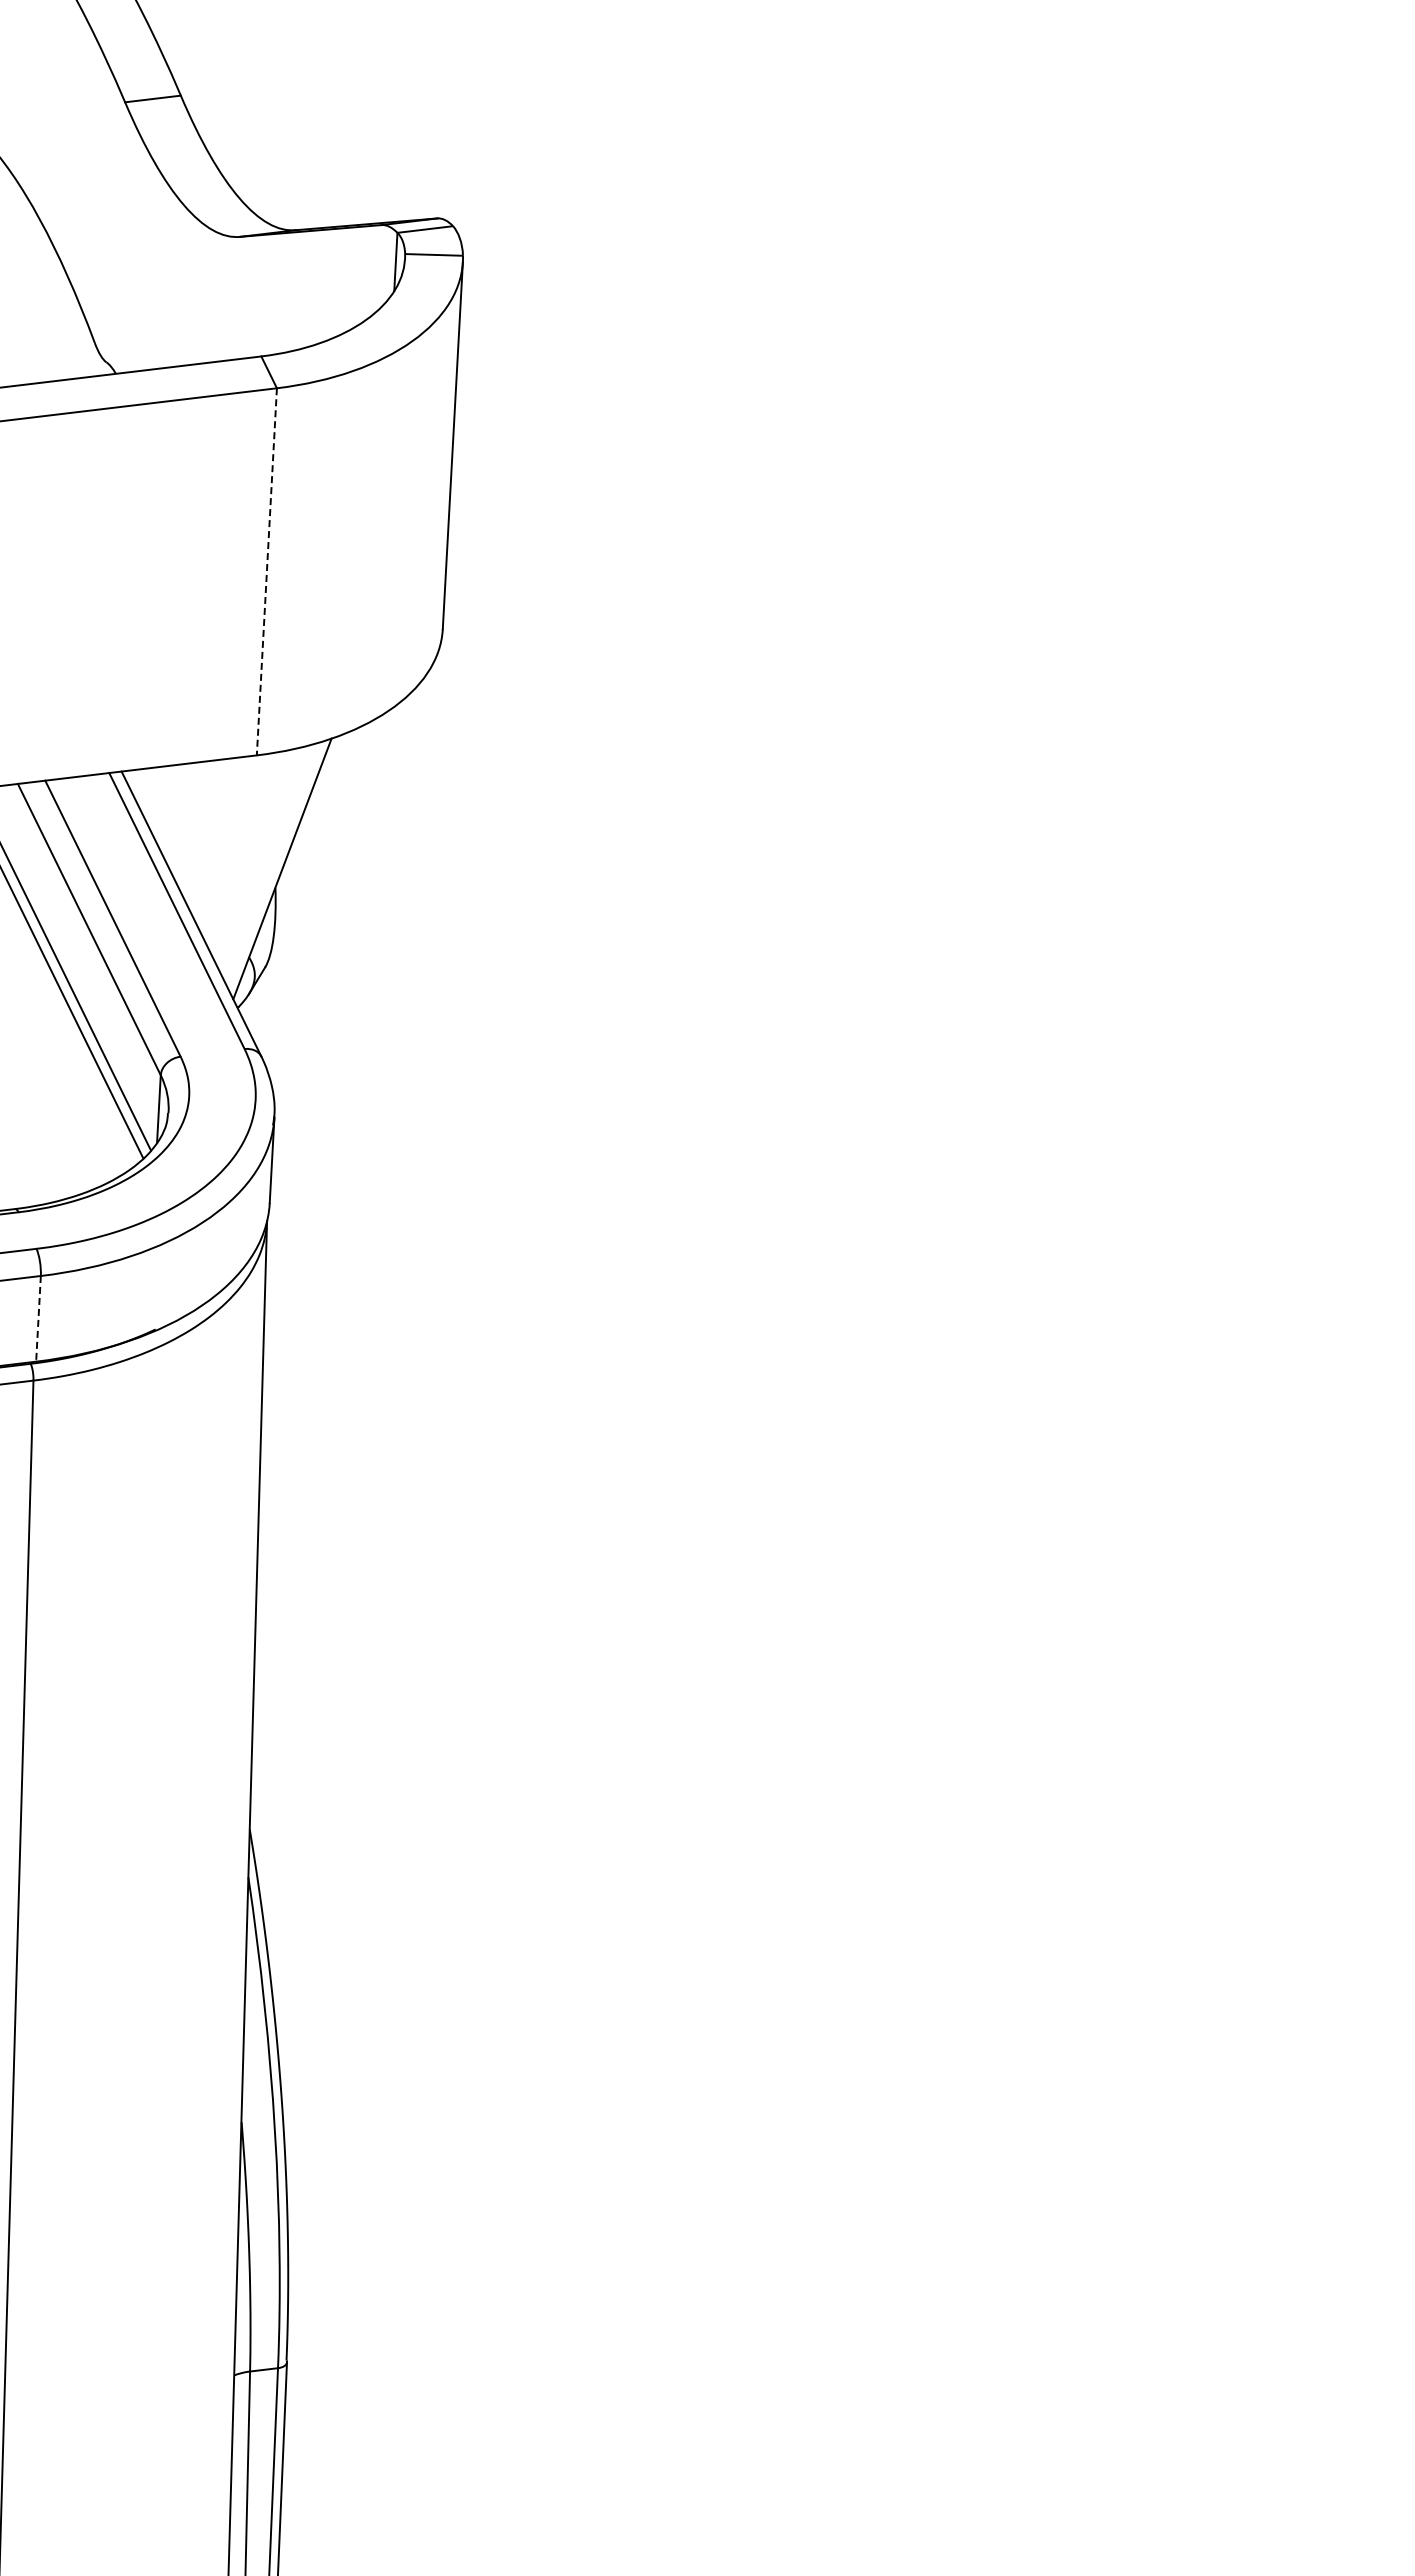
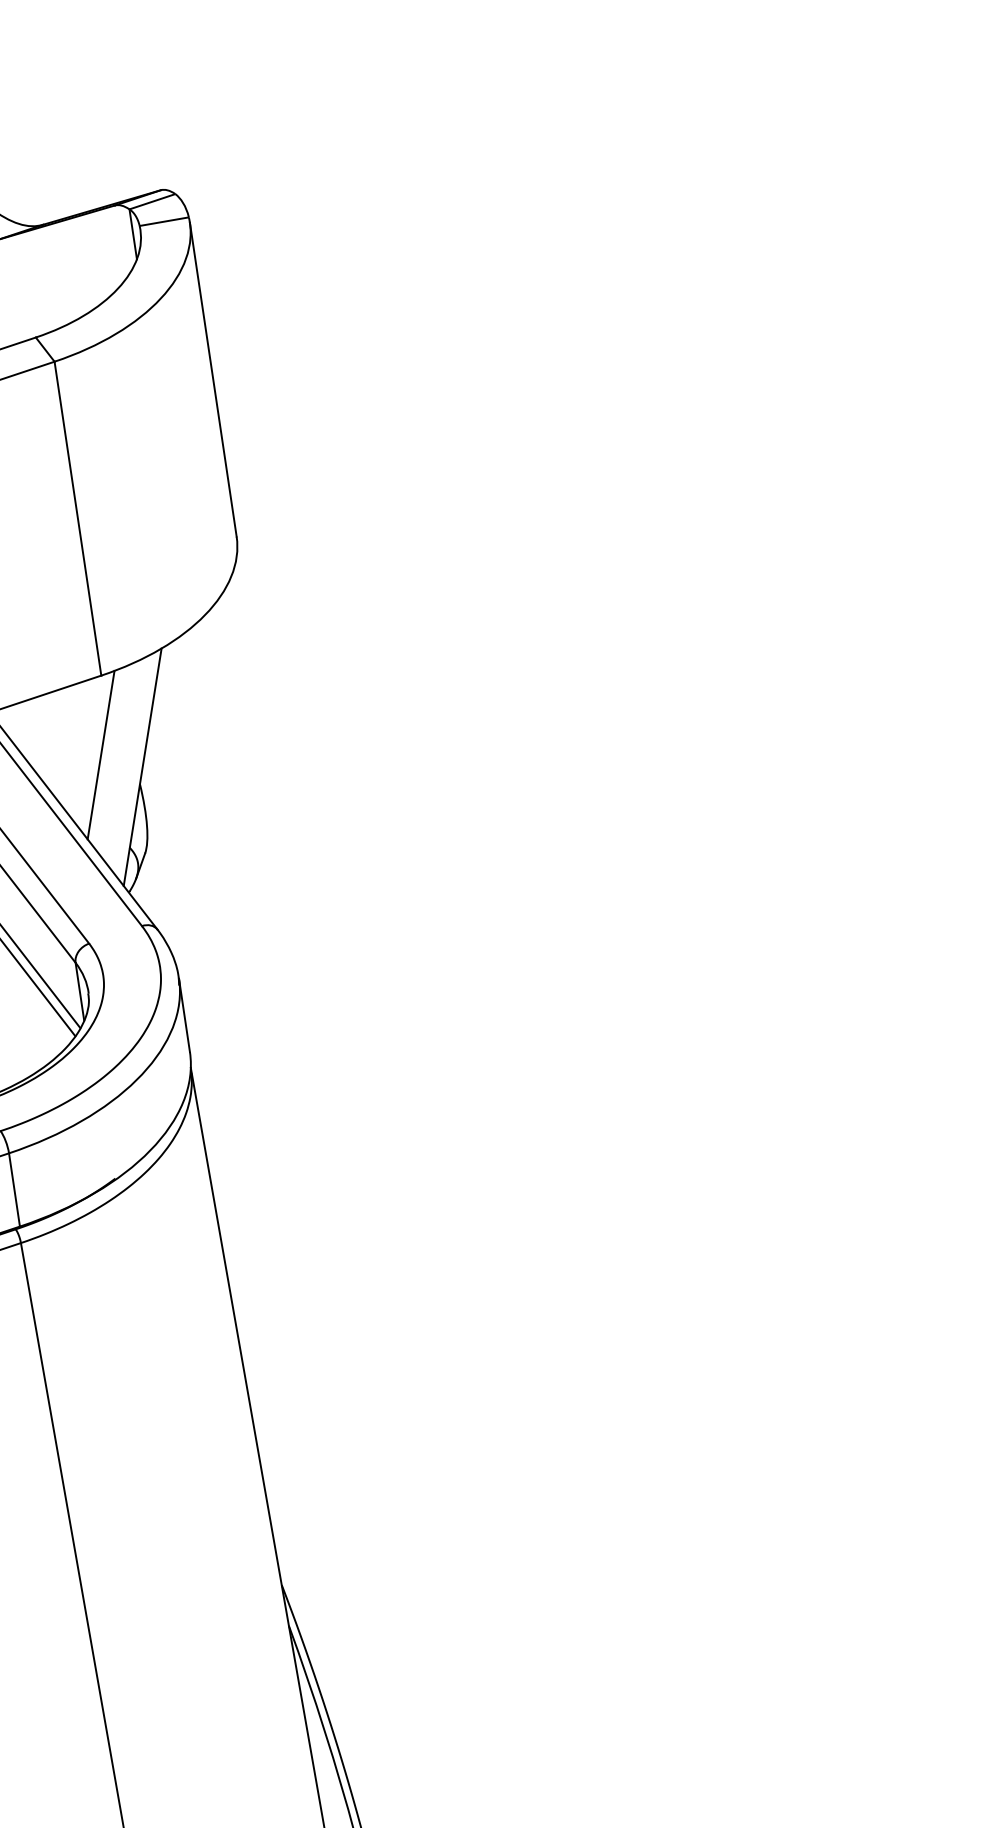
line: (266, 571) -> (77, 518), dashed -> solid
line: (237, 845) -> (100, 755), added
line: (38, 1318) -> (14, 1189), dashed -> solid

